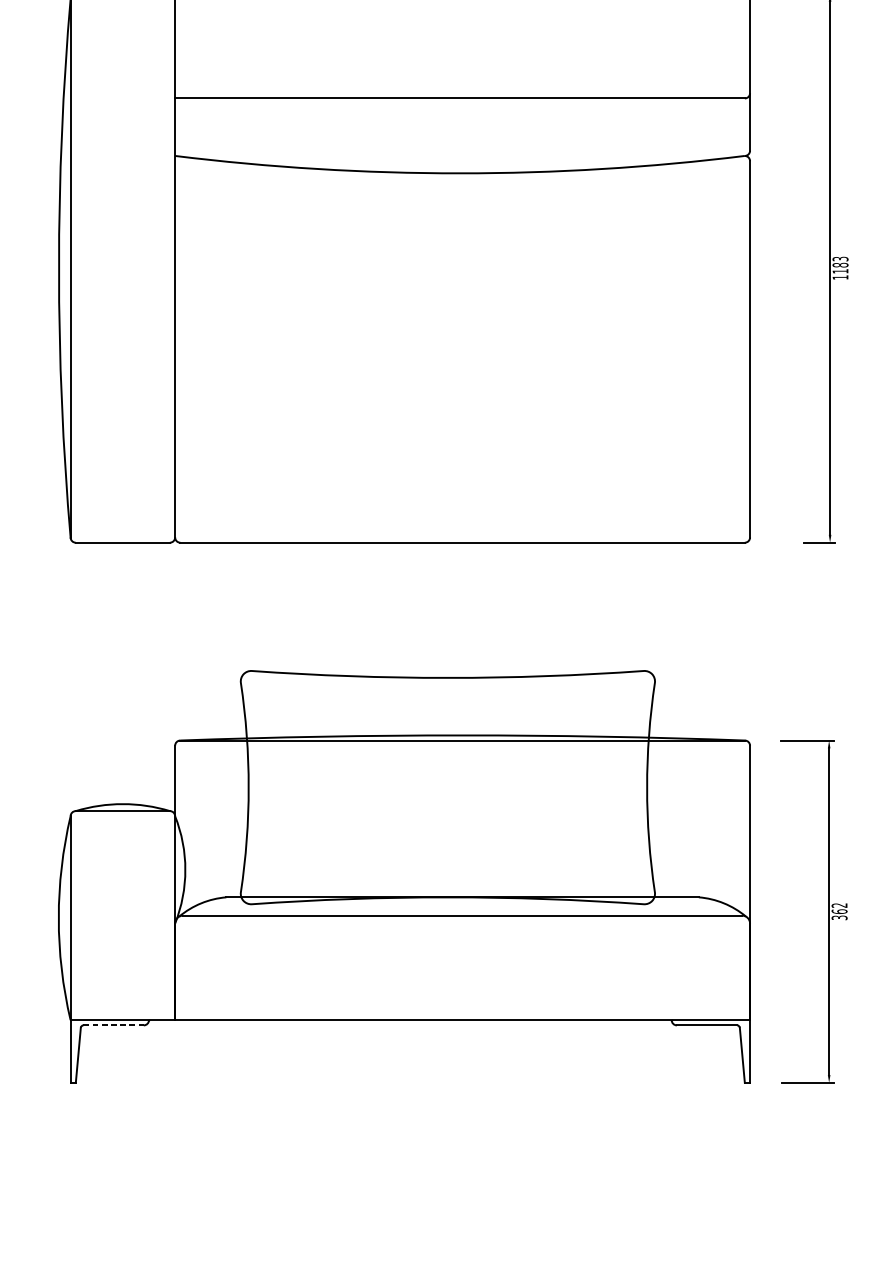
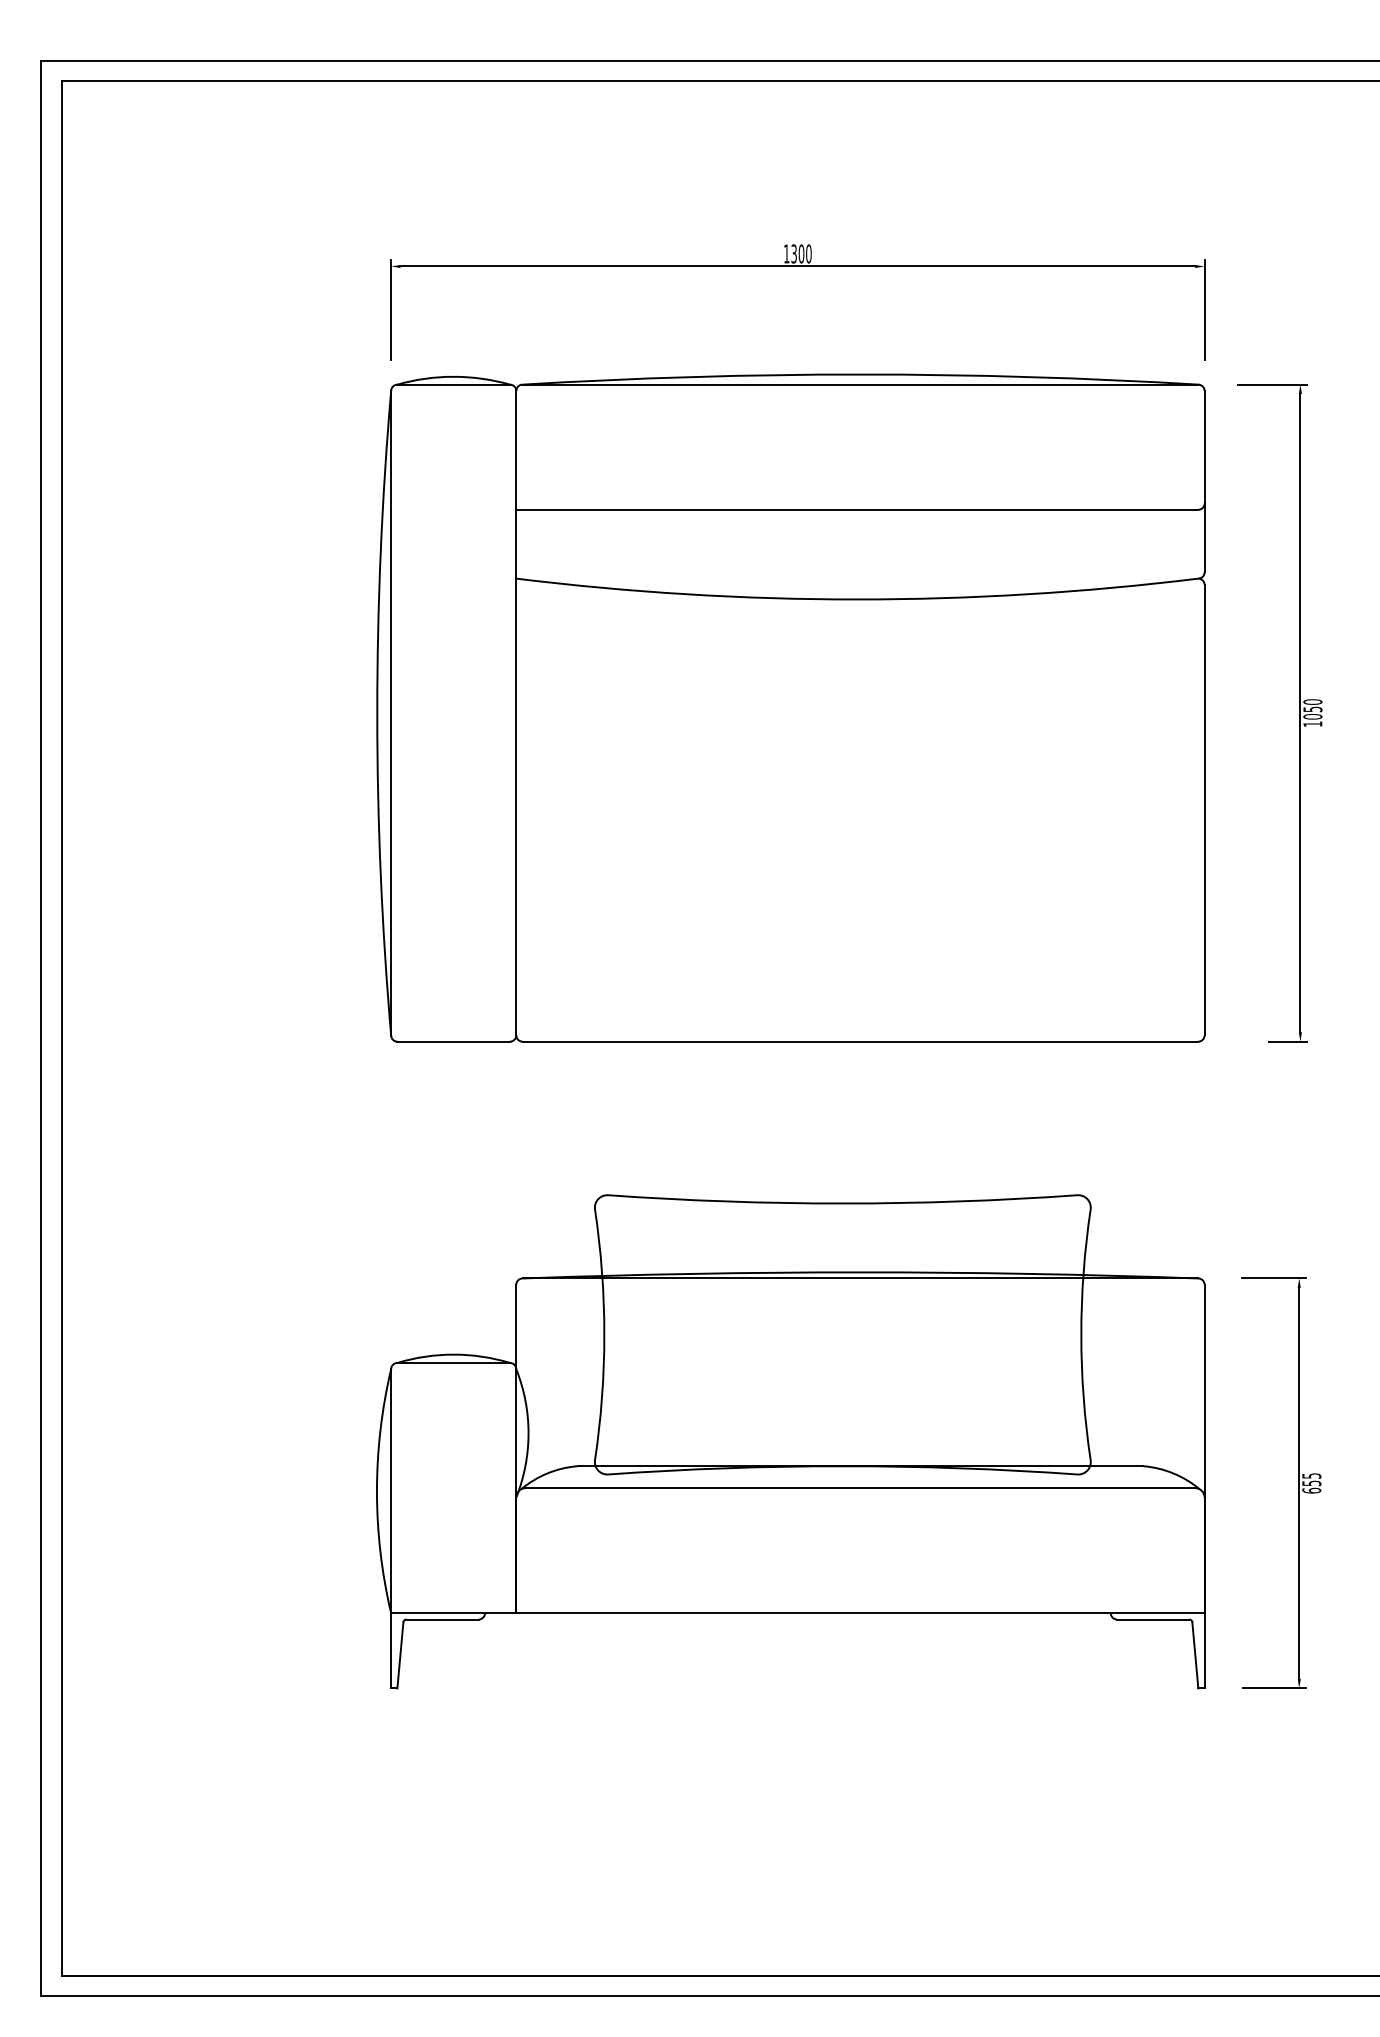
text: (840, 265) -> (1312, 709), 1183 -> 1050
text: (839, 911) -> (1311, 1483), 362 -> 655
line: (114, 1025) -> (443, 1619), dashed -> solid

